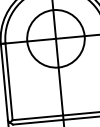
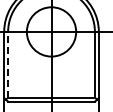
line: (9, 81) -> (8, 64), solid -> dashed

